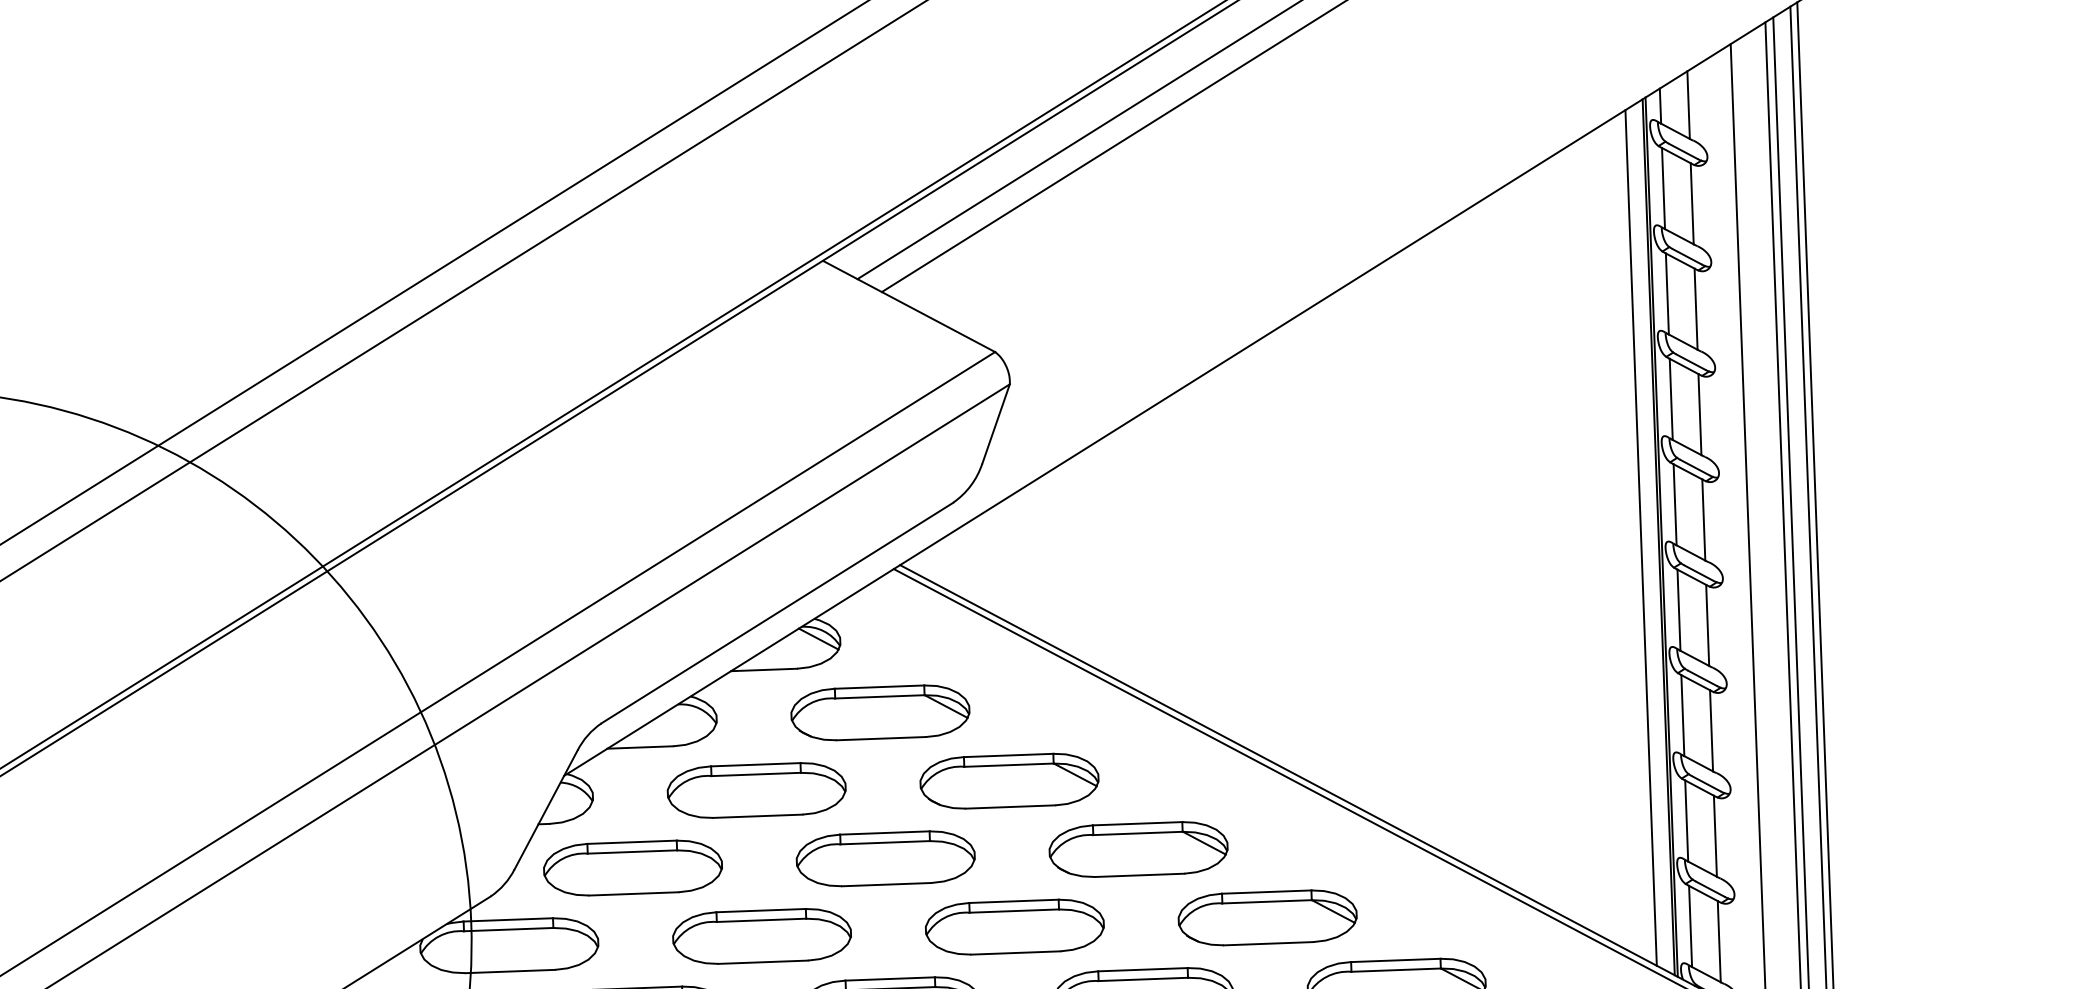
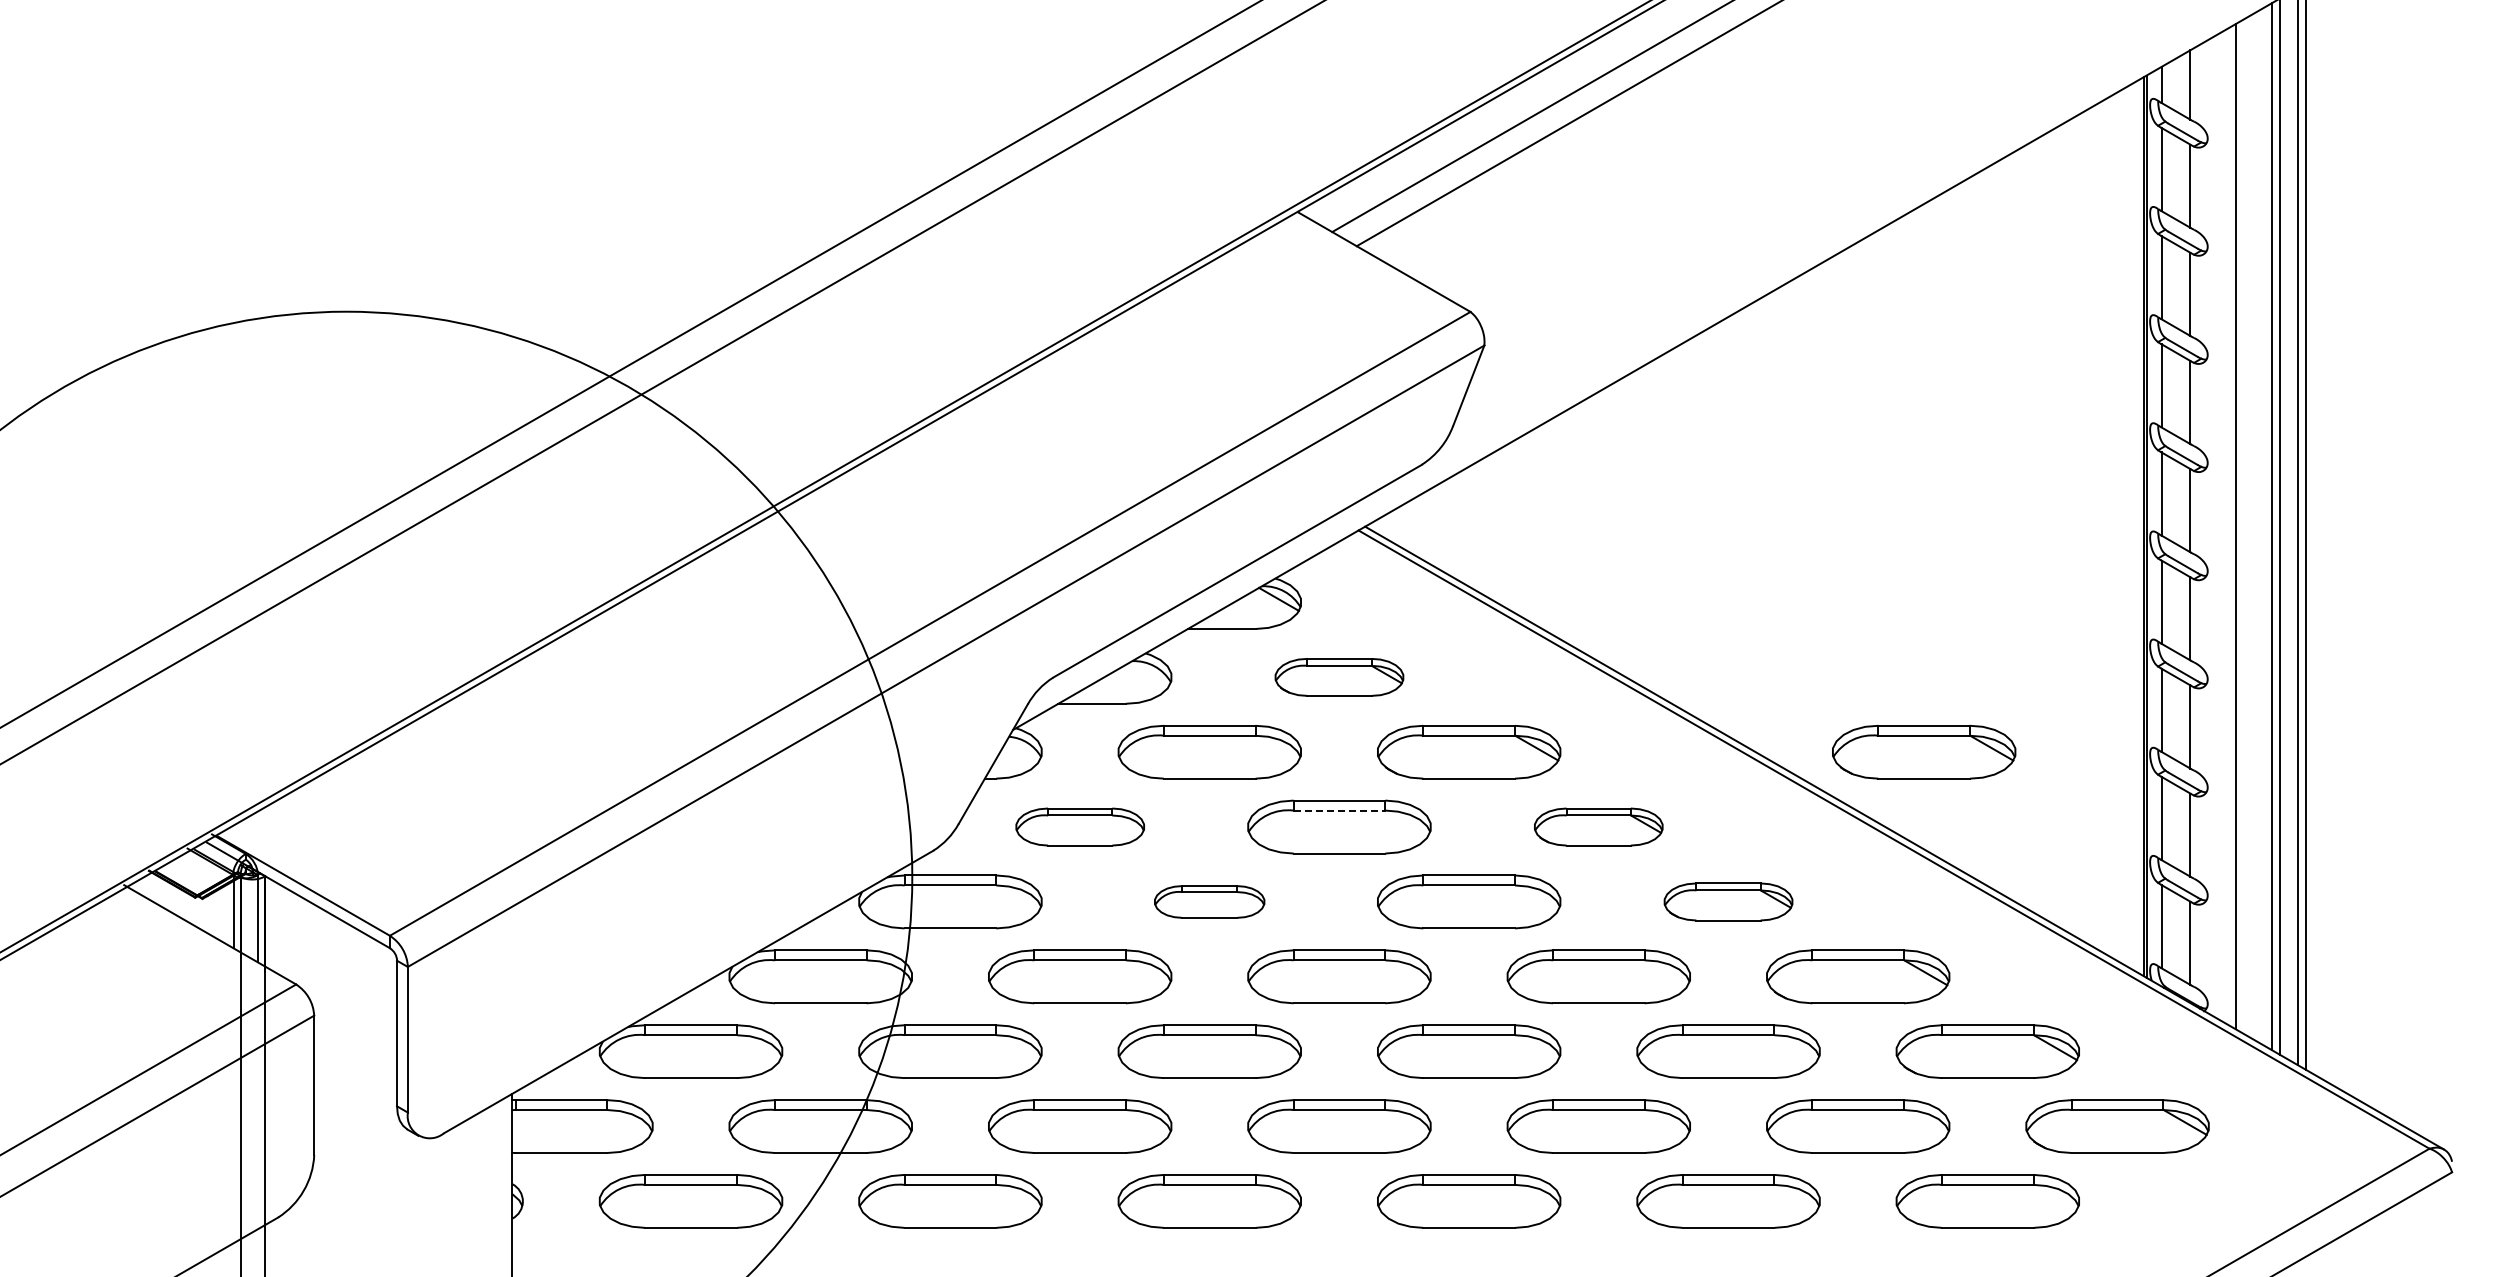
line: (1641, 537) -> (2125, 526), removed
part: (880, 713) -> (1339, 677), size x0.7
part: (1453, 765) -> (1924, 752), added
line: (885, 842) -> (1339, 810), solid -> dashed
part: (1138, 849) -> (1598, 826), size x0.7
part: (633, 867) -> (1080, 826), size x0.7
part: (1267, 917) -> (1728, 901), size x0.7
part: (761, 936) -> (1209, 901), size x0.6

